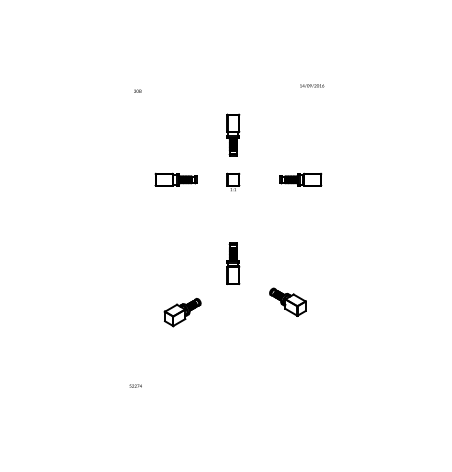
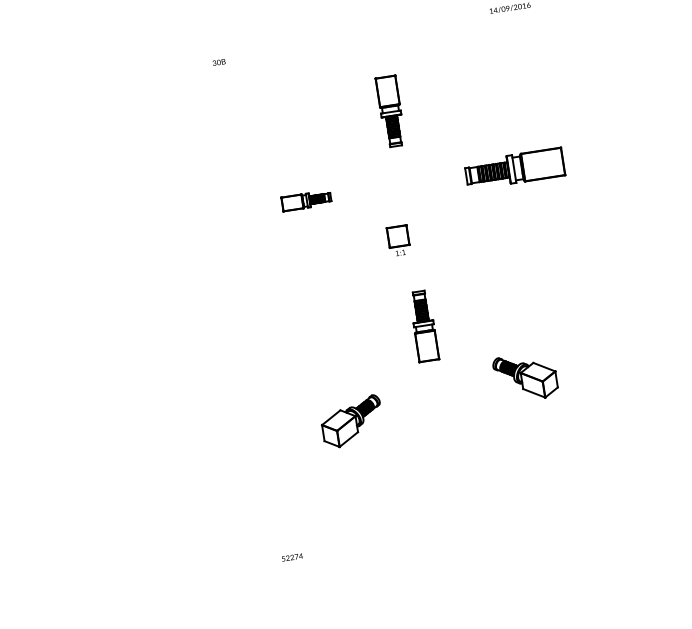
part: (175, 179) -> (305, 200), size x0.7
part: (300, 179) -> (514, 168), size x1.4
part: (233, 181) -> (398, 239), moved

